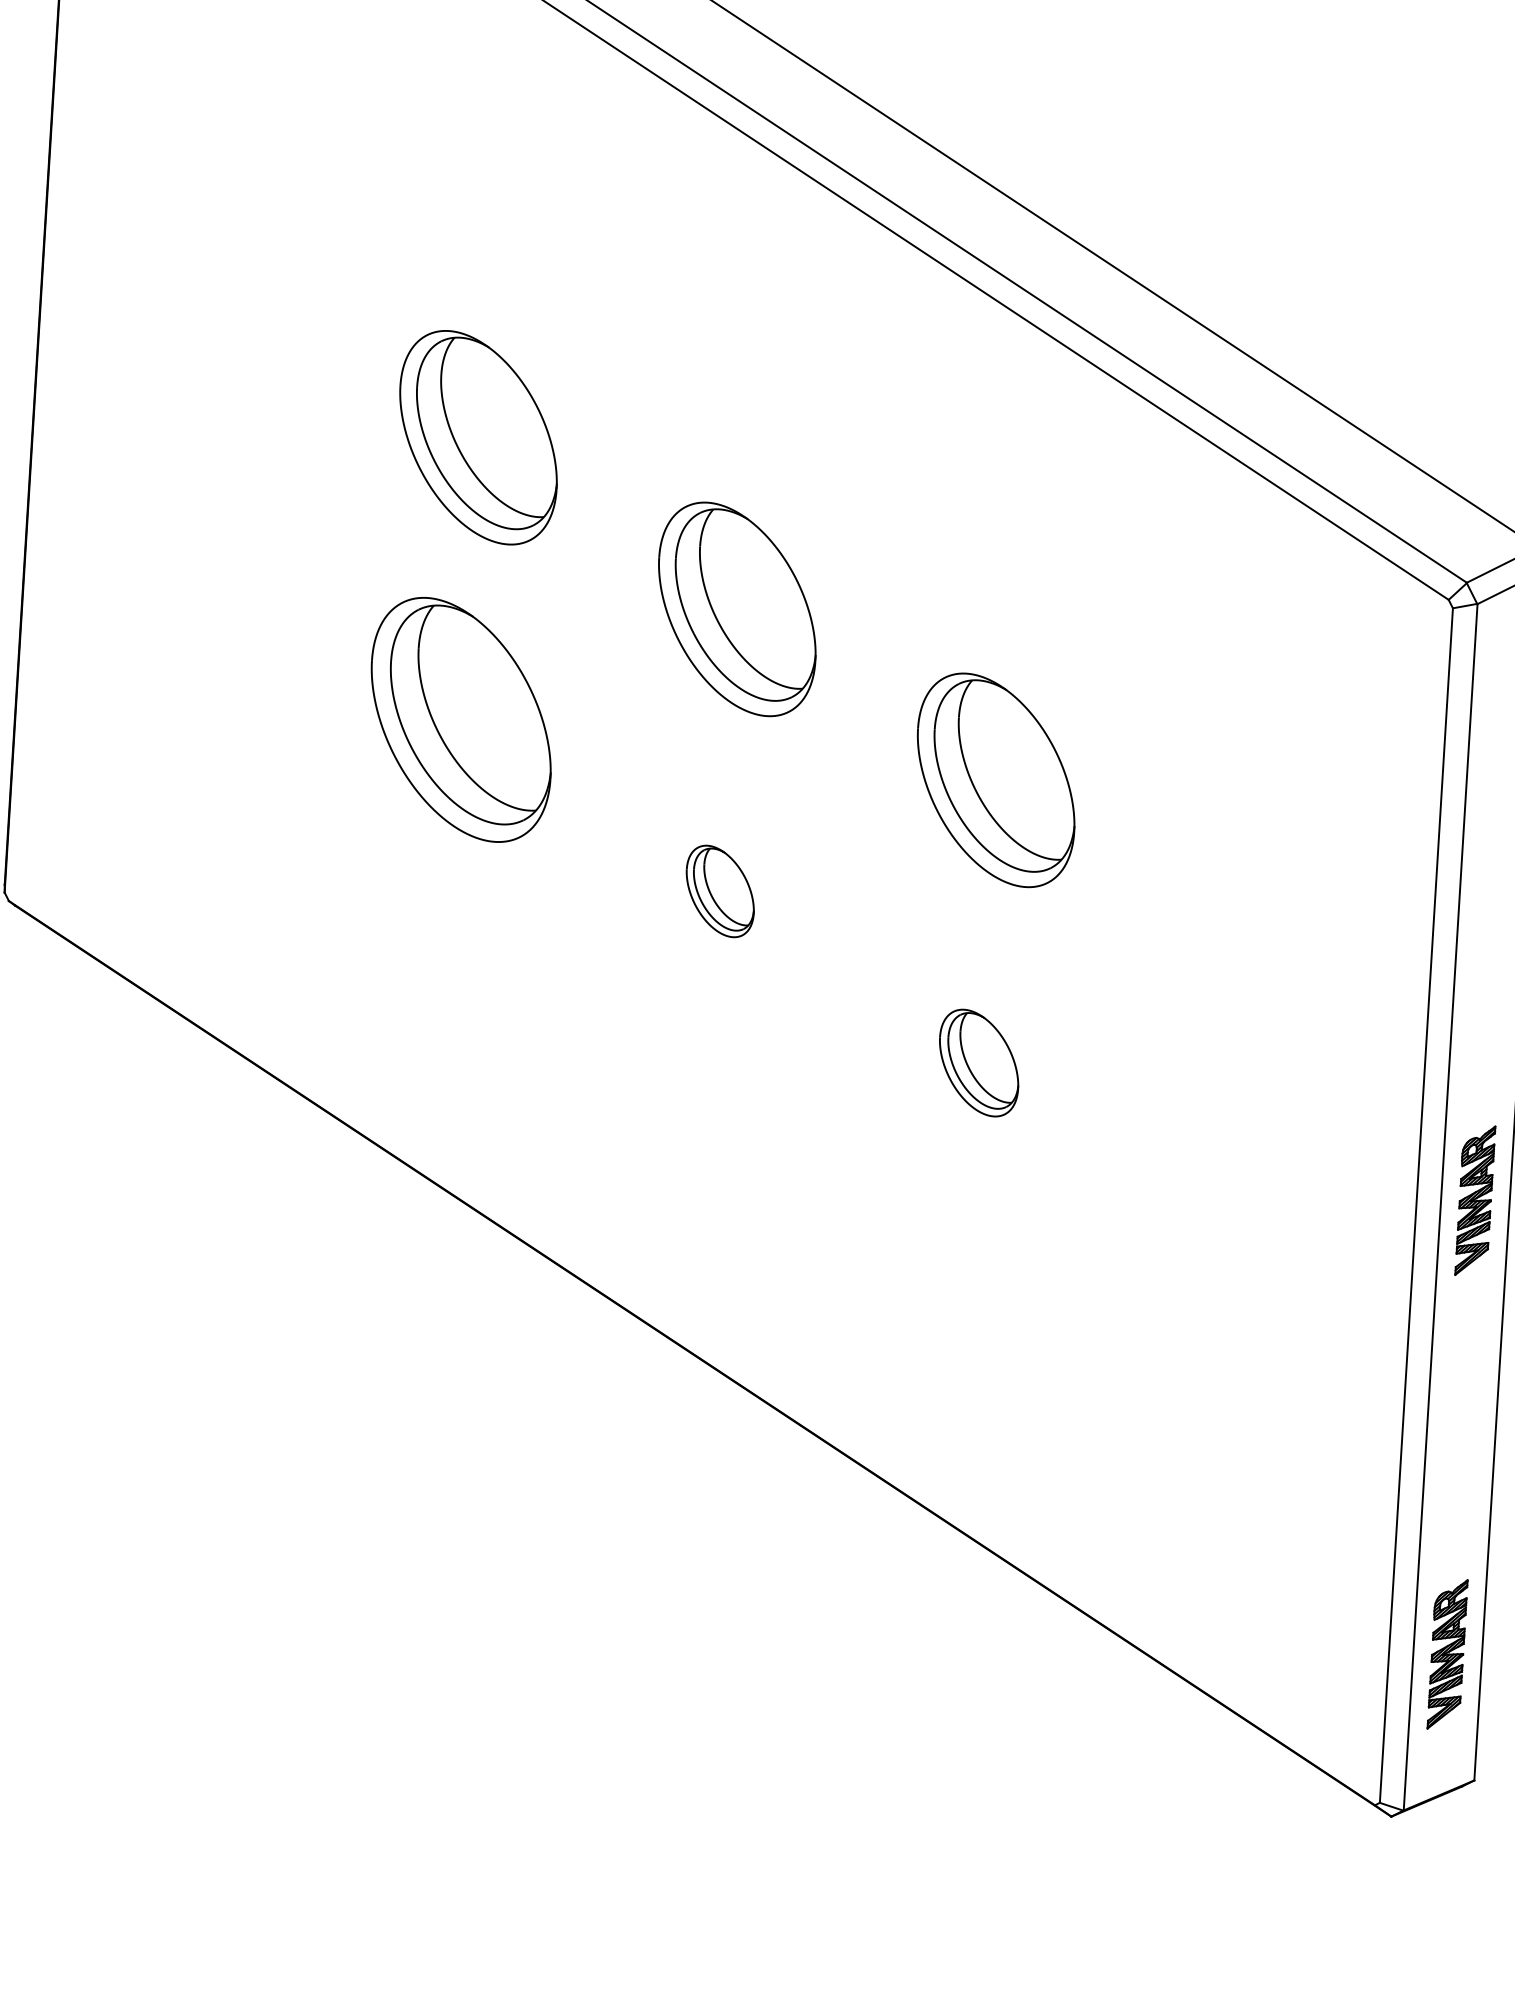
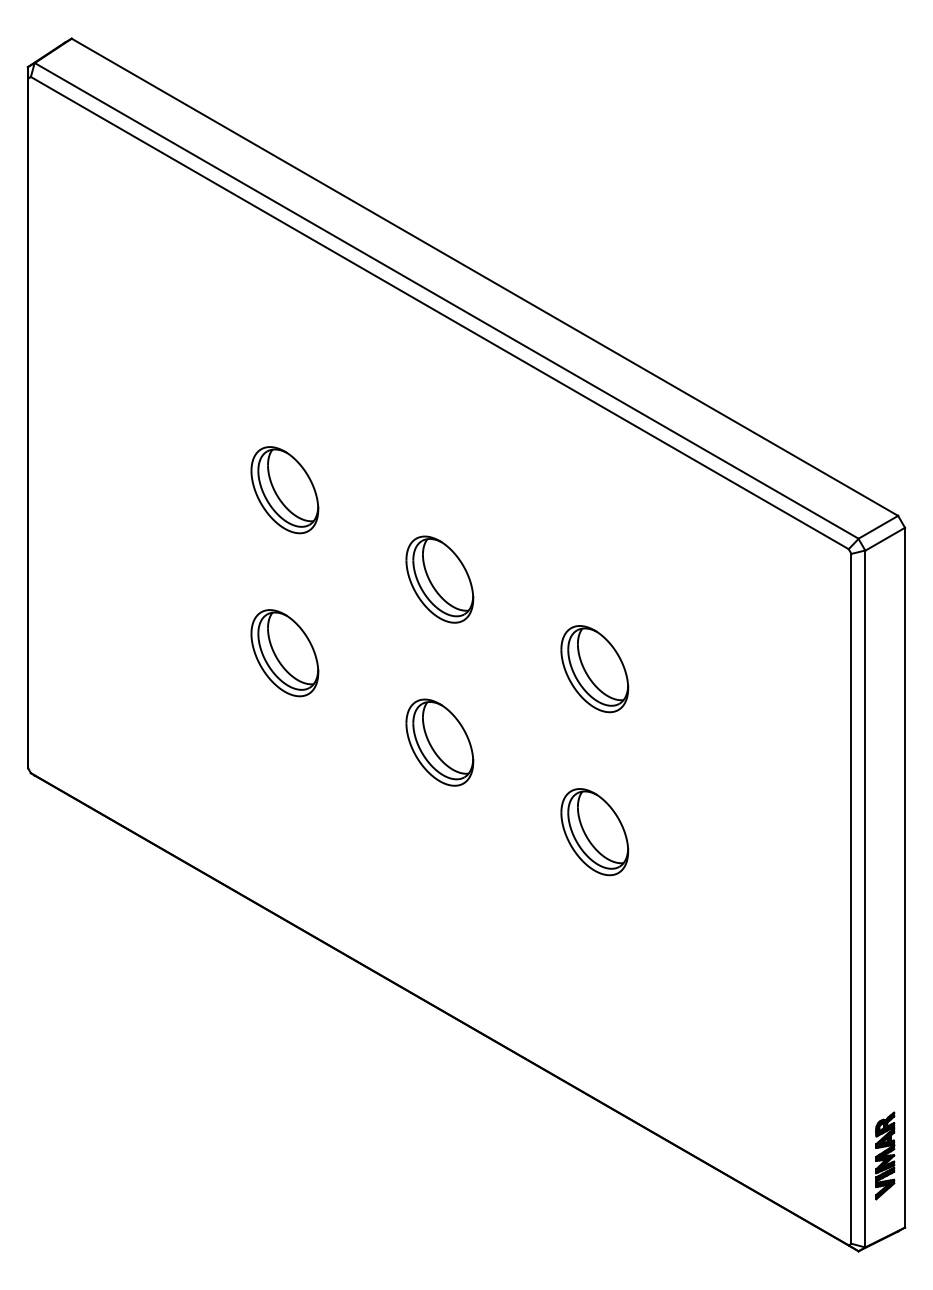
part: (477, 438) -> (284, 490), size x0.71
part: (736, 609) -> (439, 579), size x0.71
part: (460, 720) -> (284, 653), size x0.62
part: (995, 781) -> (594, 669), size x0.71
part: (719, 891) -> (439, 742), size x1.67
part: (978, 1063) -> (594, 832), size x1.43
part: (1475, 1199) -> (885, 893), removed

